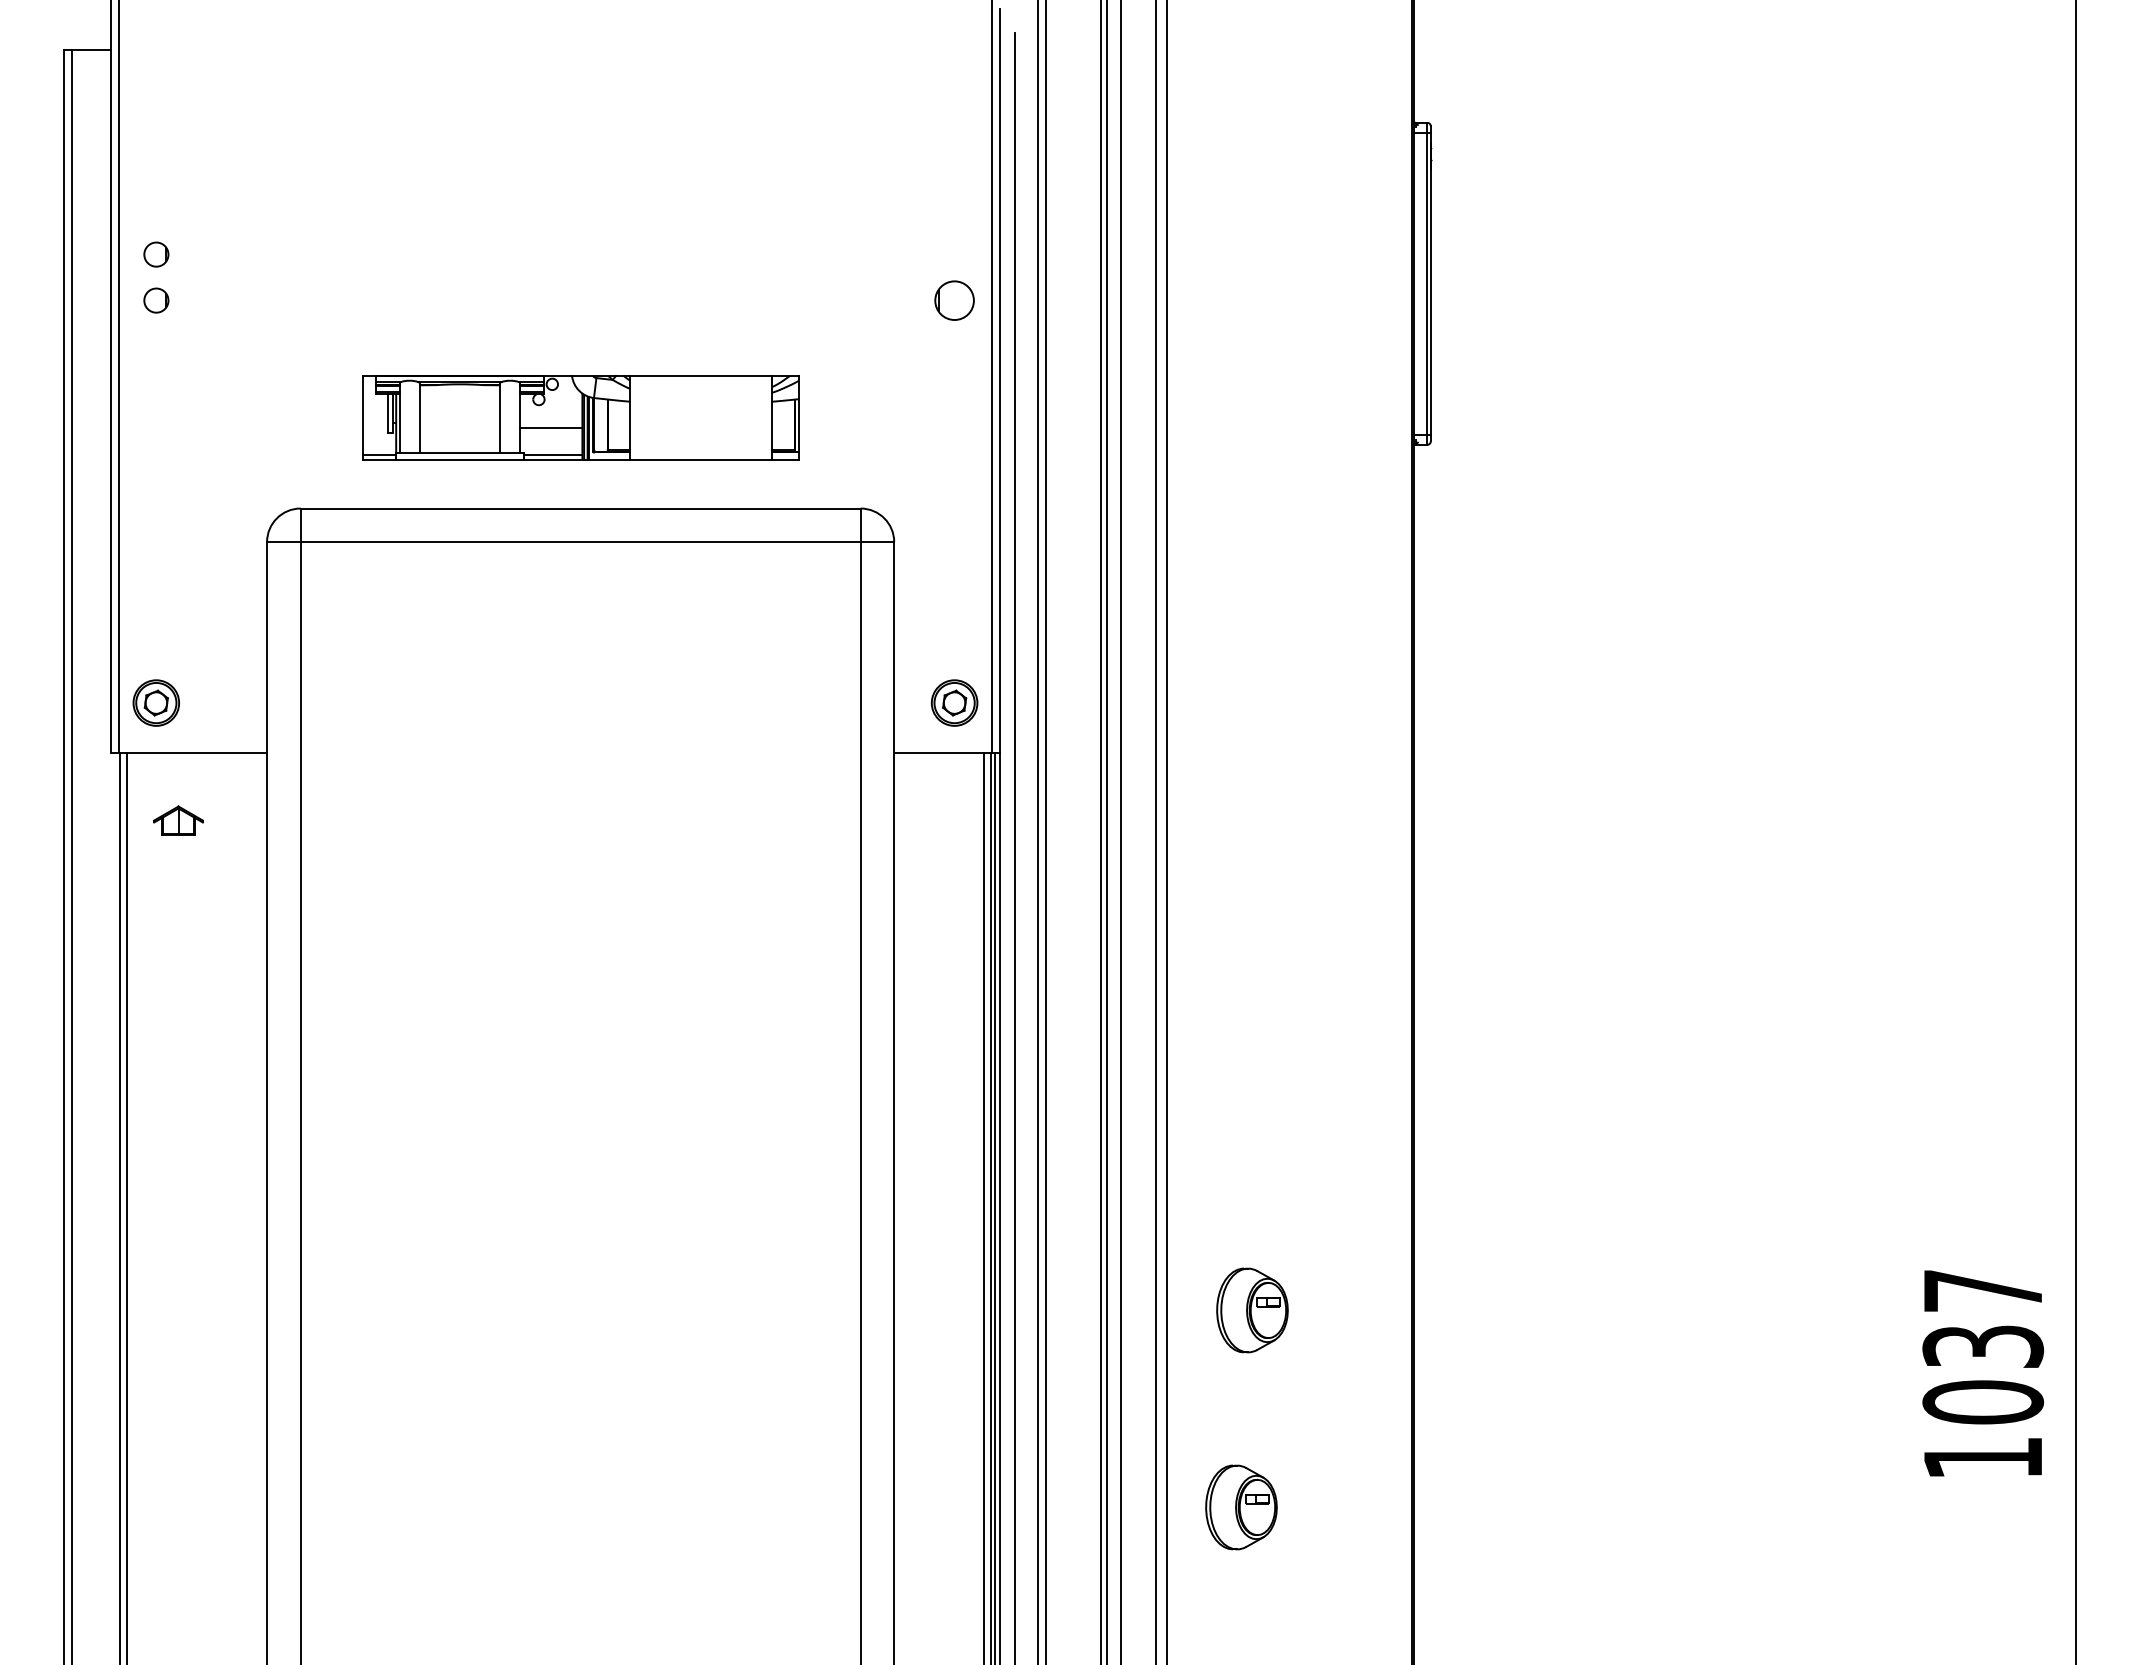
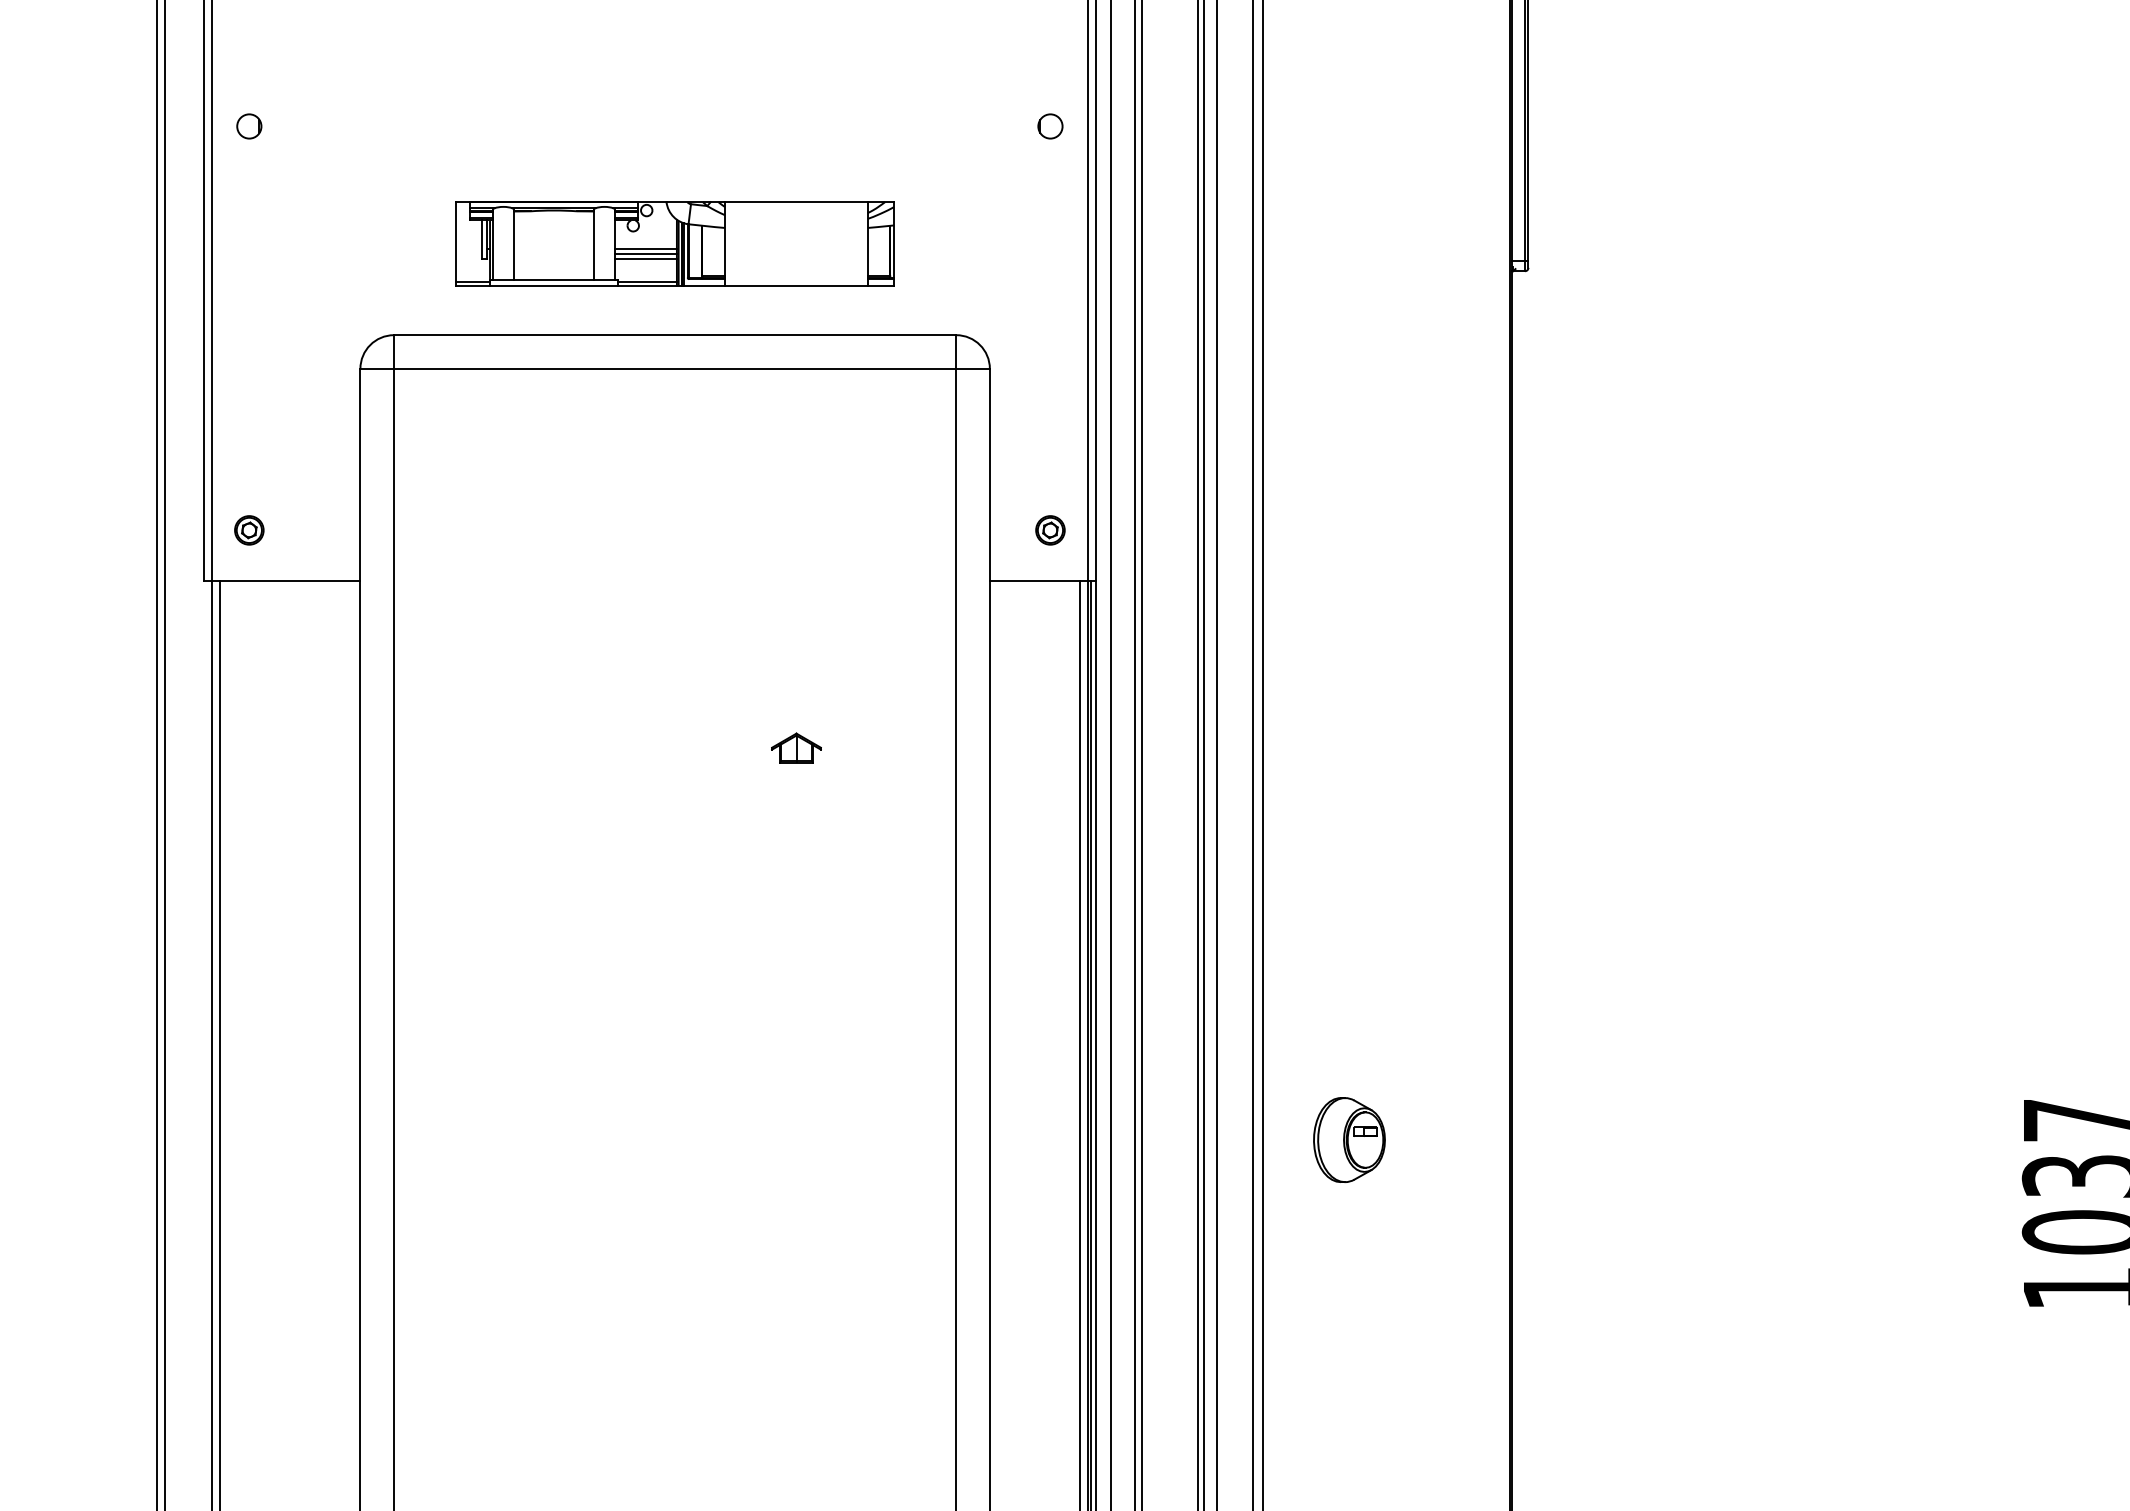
circle: (156, 254) -> (249, 80), removed
circle: (954, 300) -> (1050, 126), size x0.62
line: (551, 423) -> (645, 249), added
line: (551, 433) -> (645, 259), added
part: (156, 702) -> (249, 529), size x0.62
part: (954, 702) -> (1050, 529), size x0.62
part: (178, 820) -> (796, 747), moved
part: (1241, 1507) -> (1338, 1337), removed

